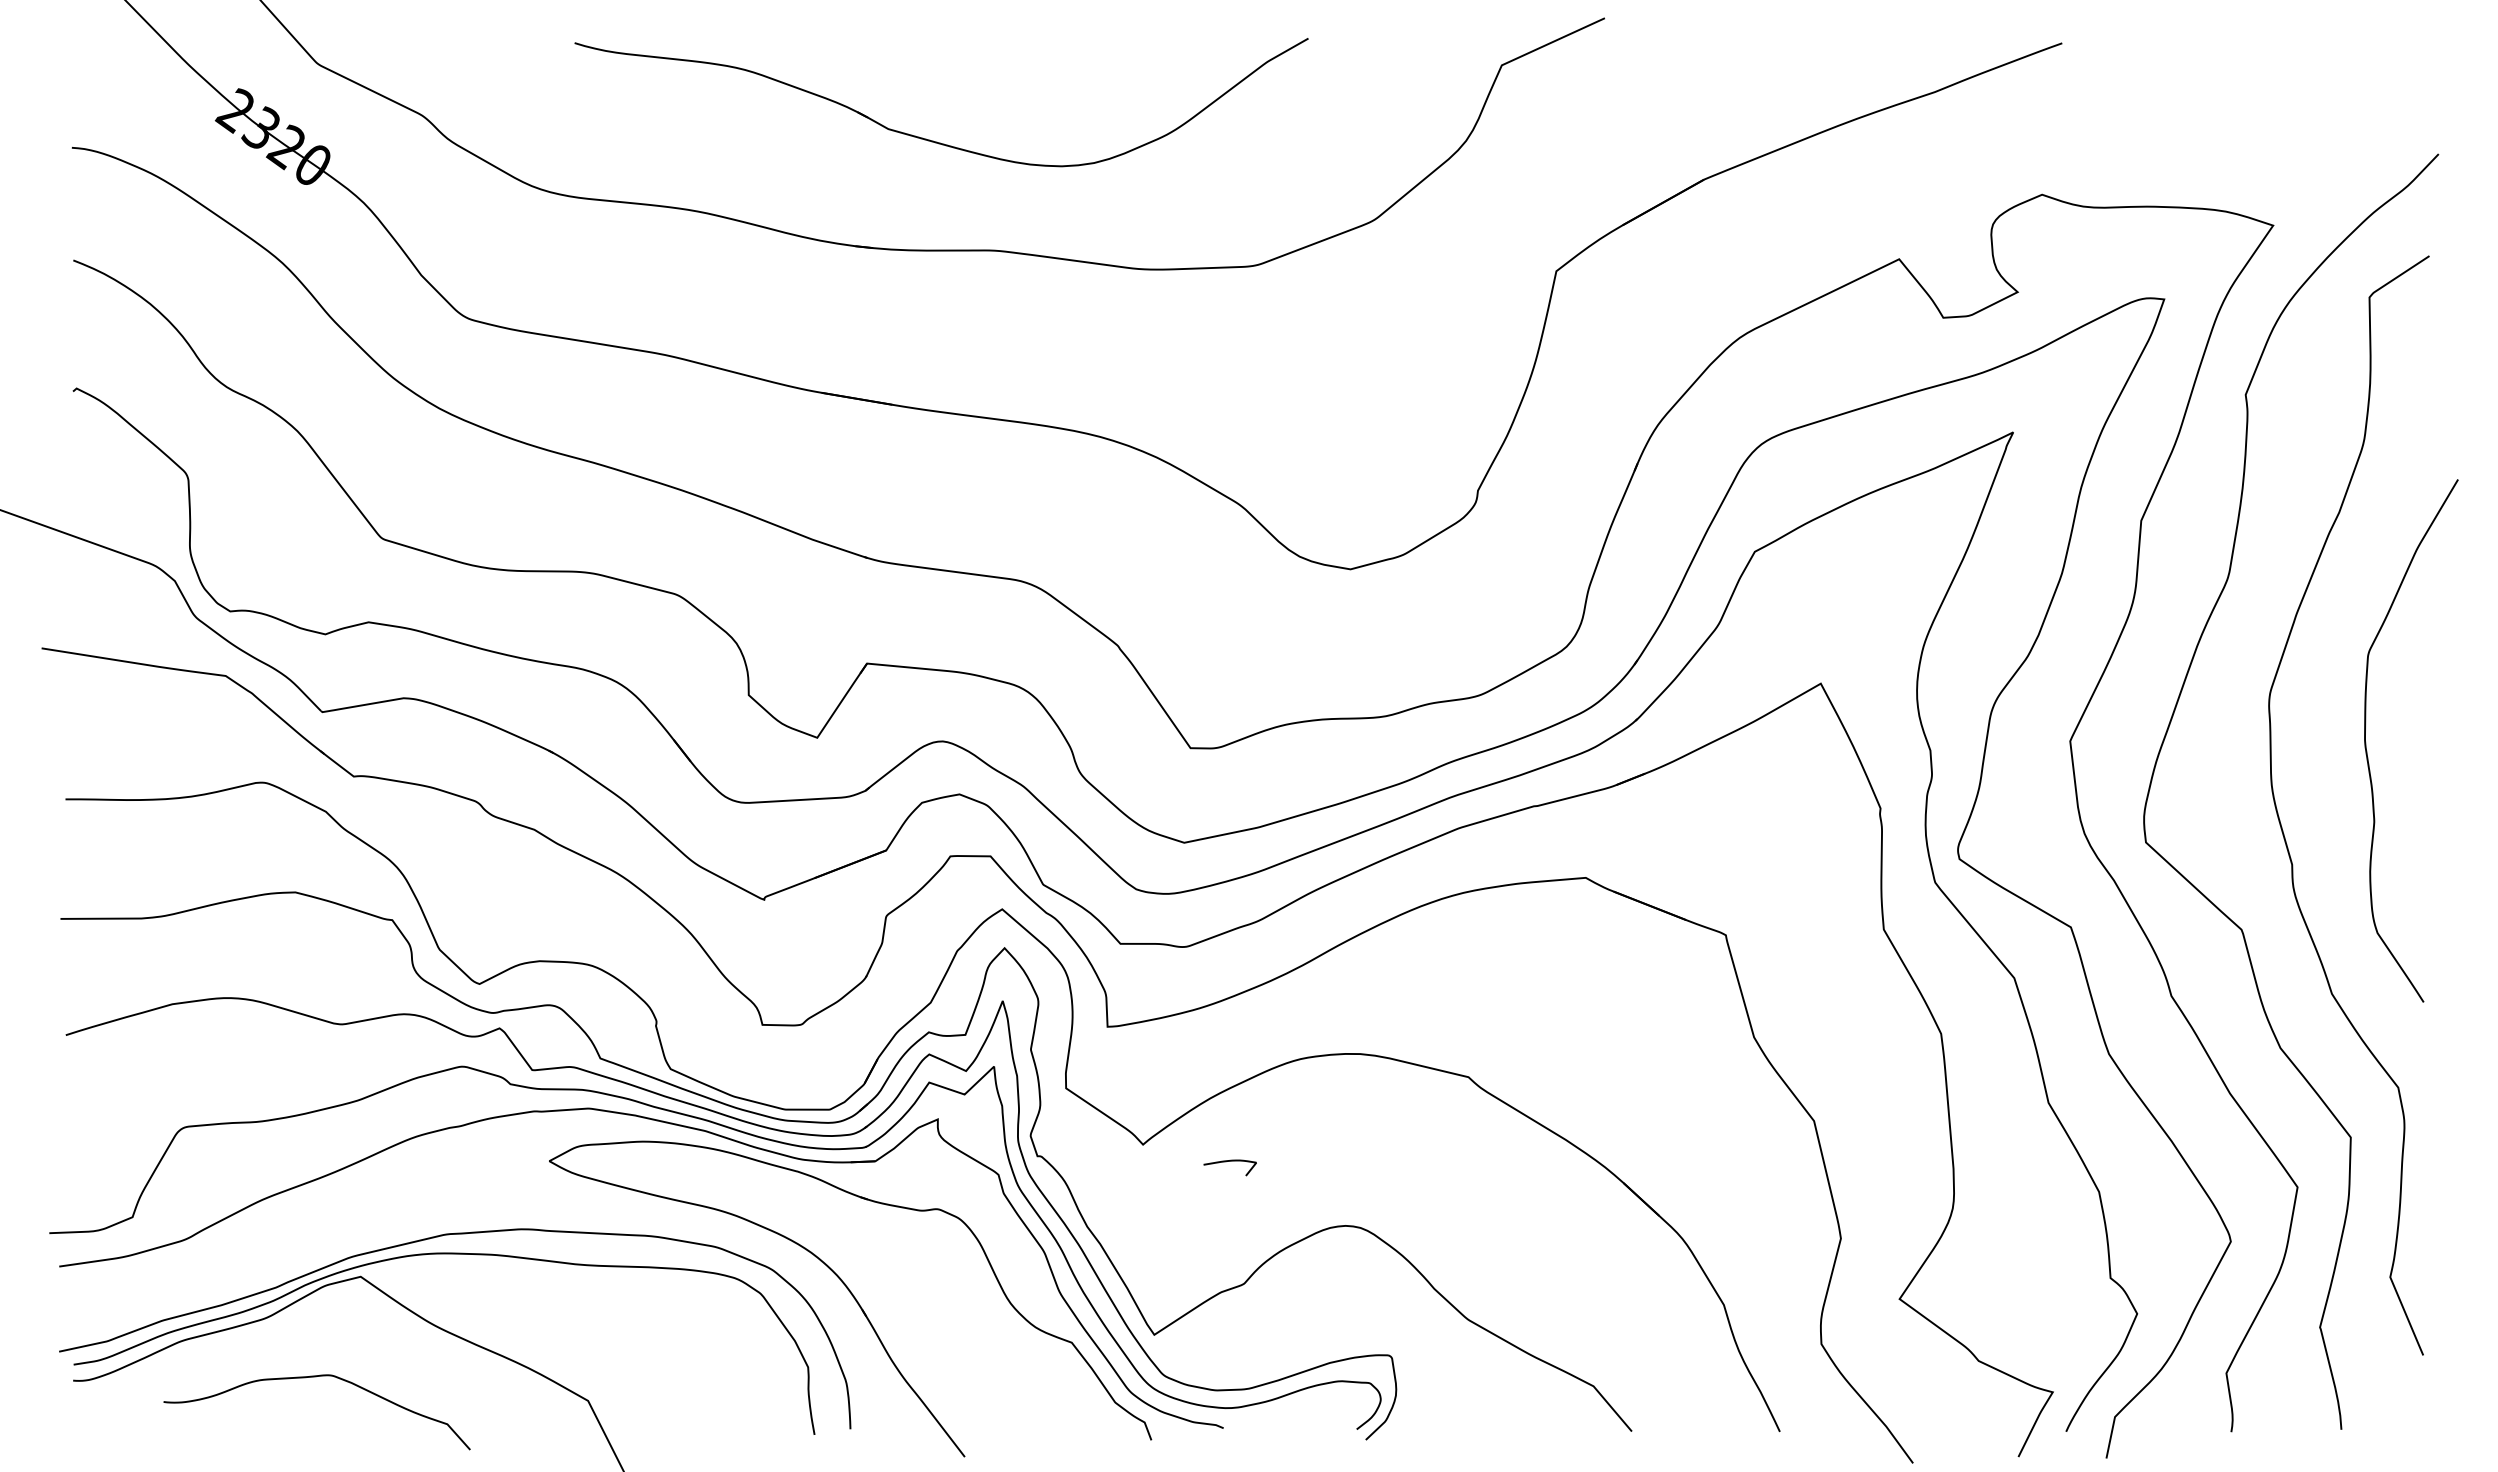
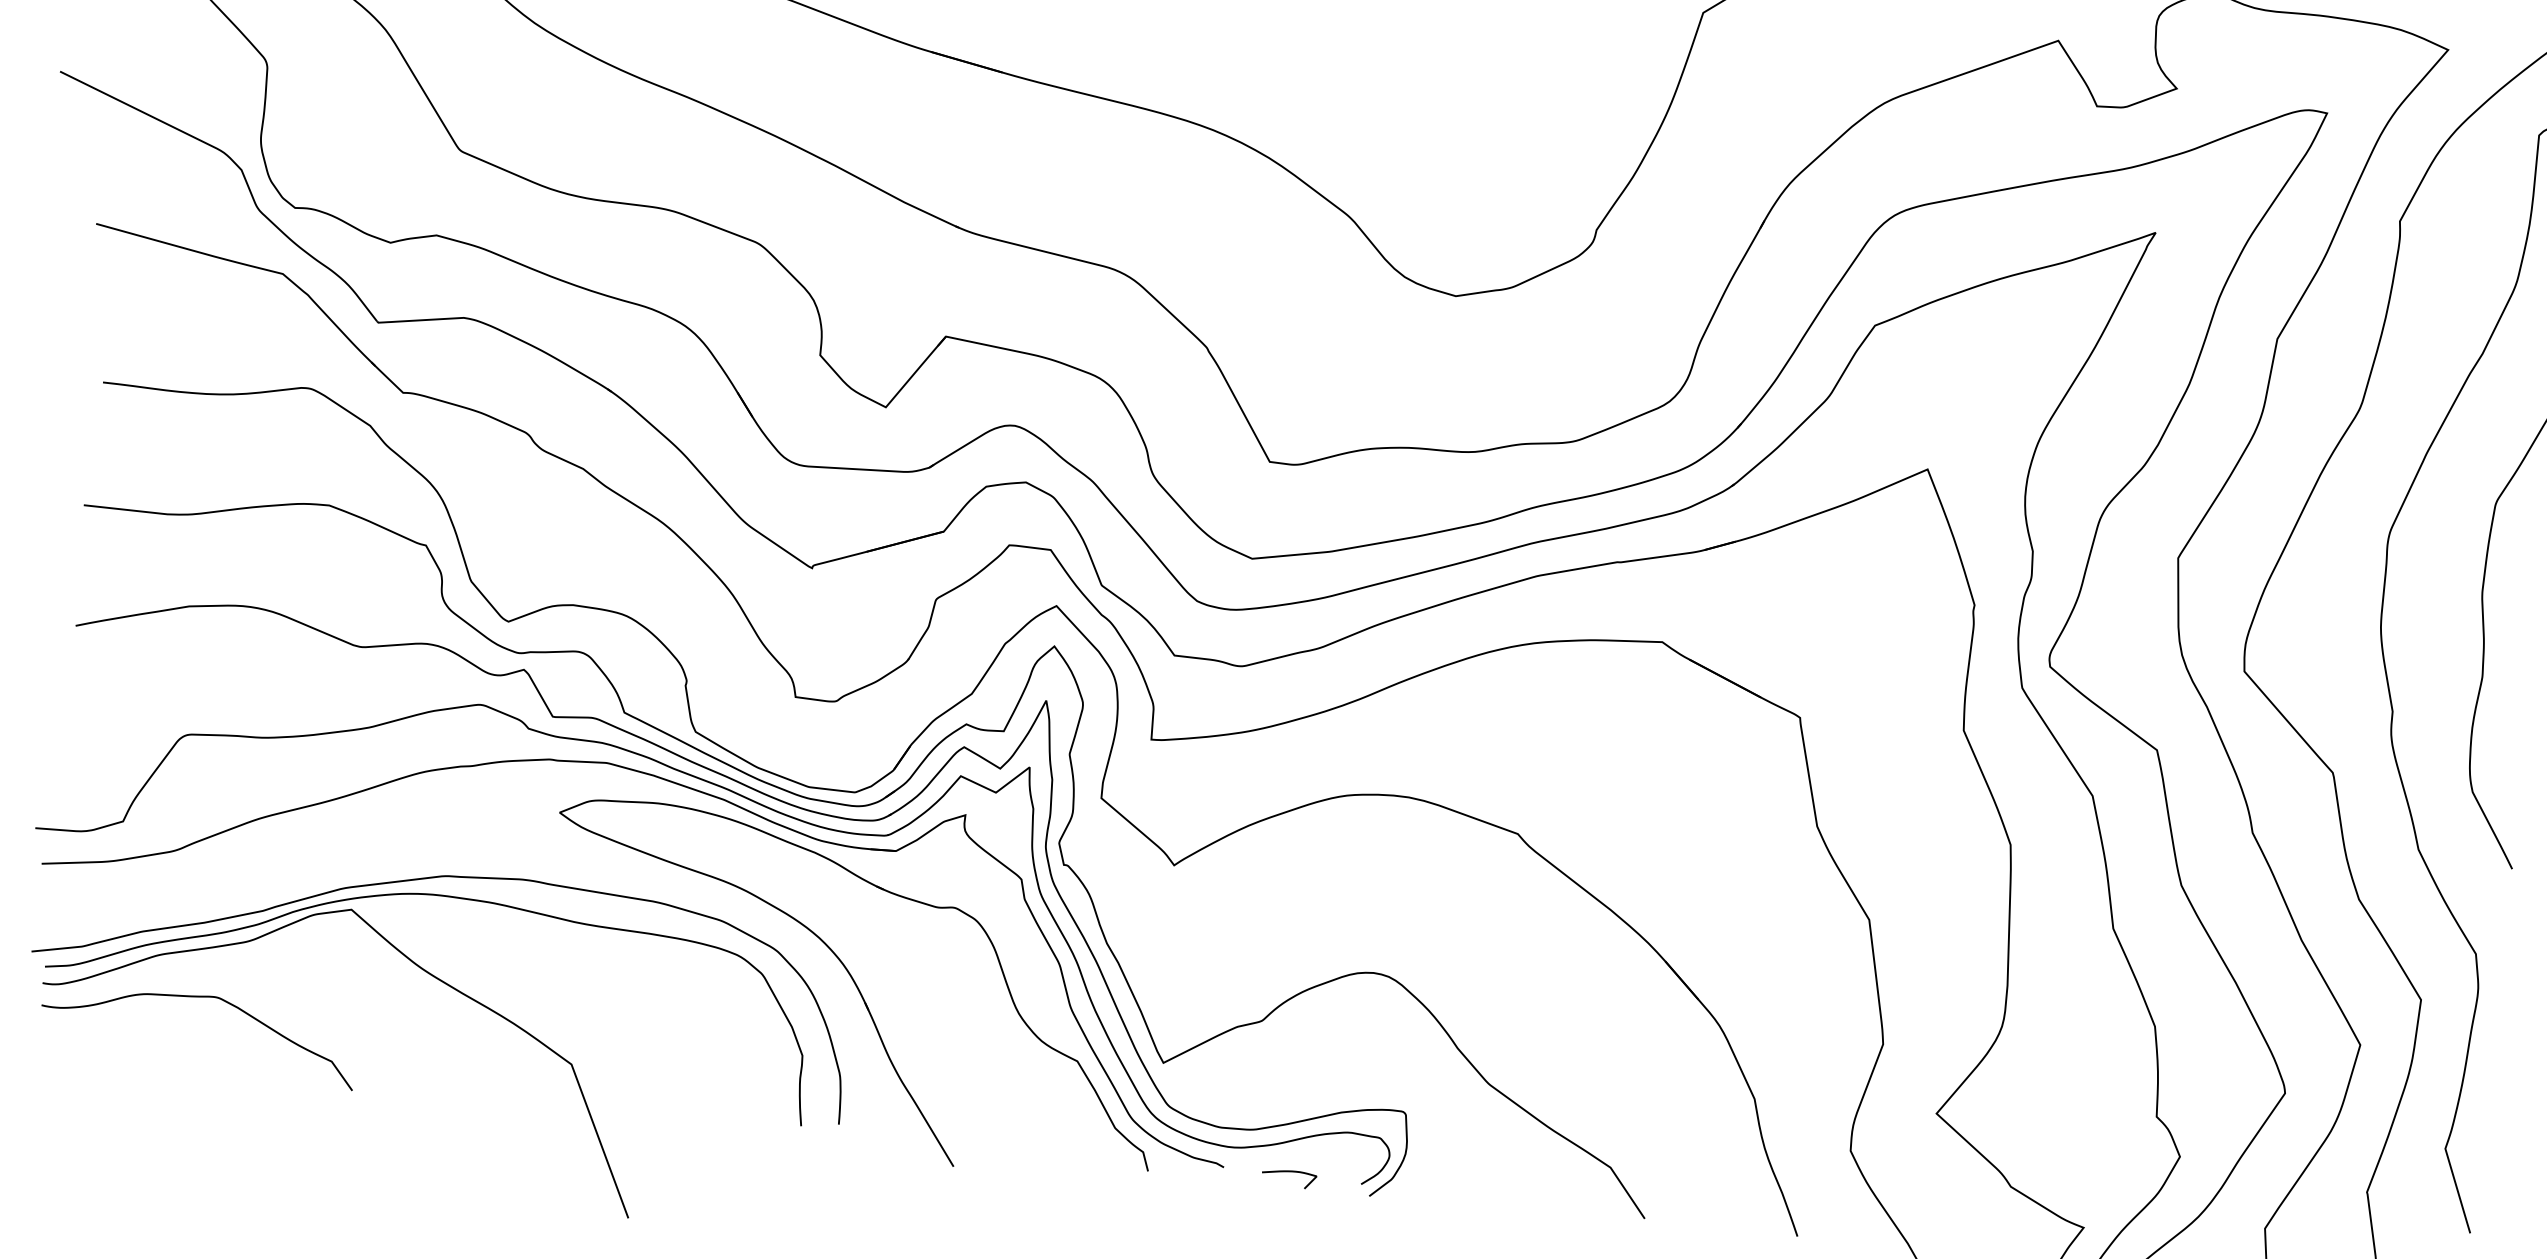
curve: (1226, 1162) -> (1285, 1172), moved
curve: (316, 1377) -> (202, 997), moved

